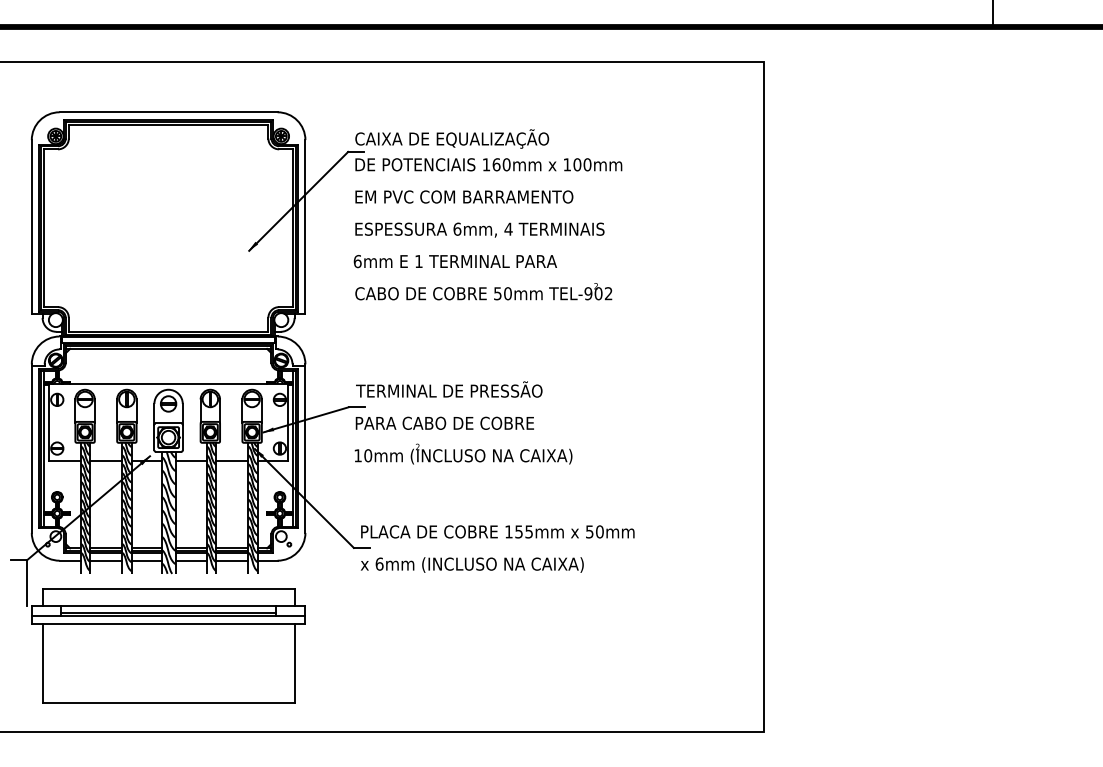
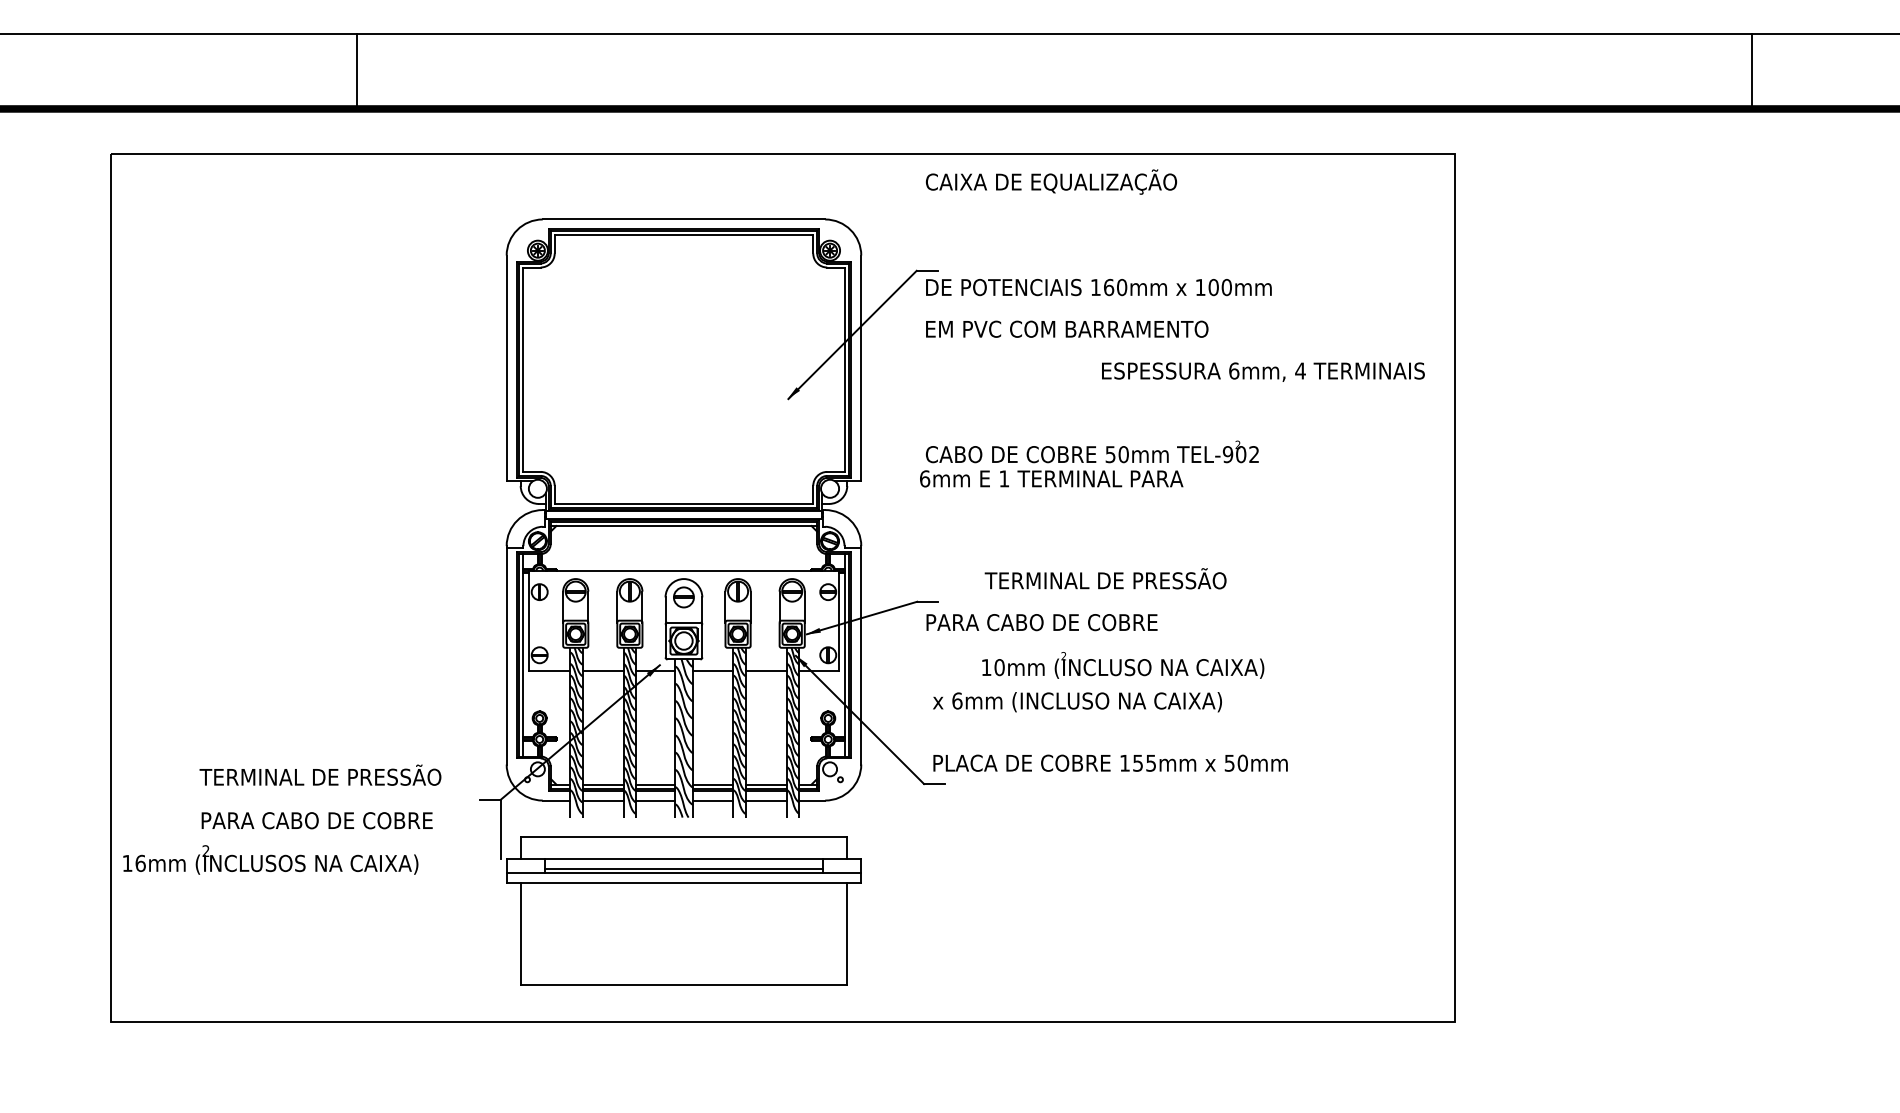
text: (452, 138) -> (1051, 181), moved
text: (480, 229) -> (1263, 371), moved
text: (455, 261) -> (1051, 478), moved
text: (449, 389) -> (1105, 578), moved
text: (463, 454) -> (1123, 665), moved
text: (472, 565) -> (1077, 702), moved

